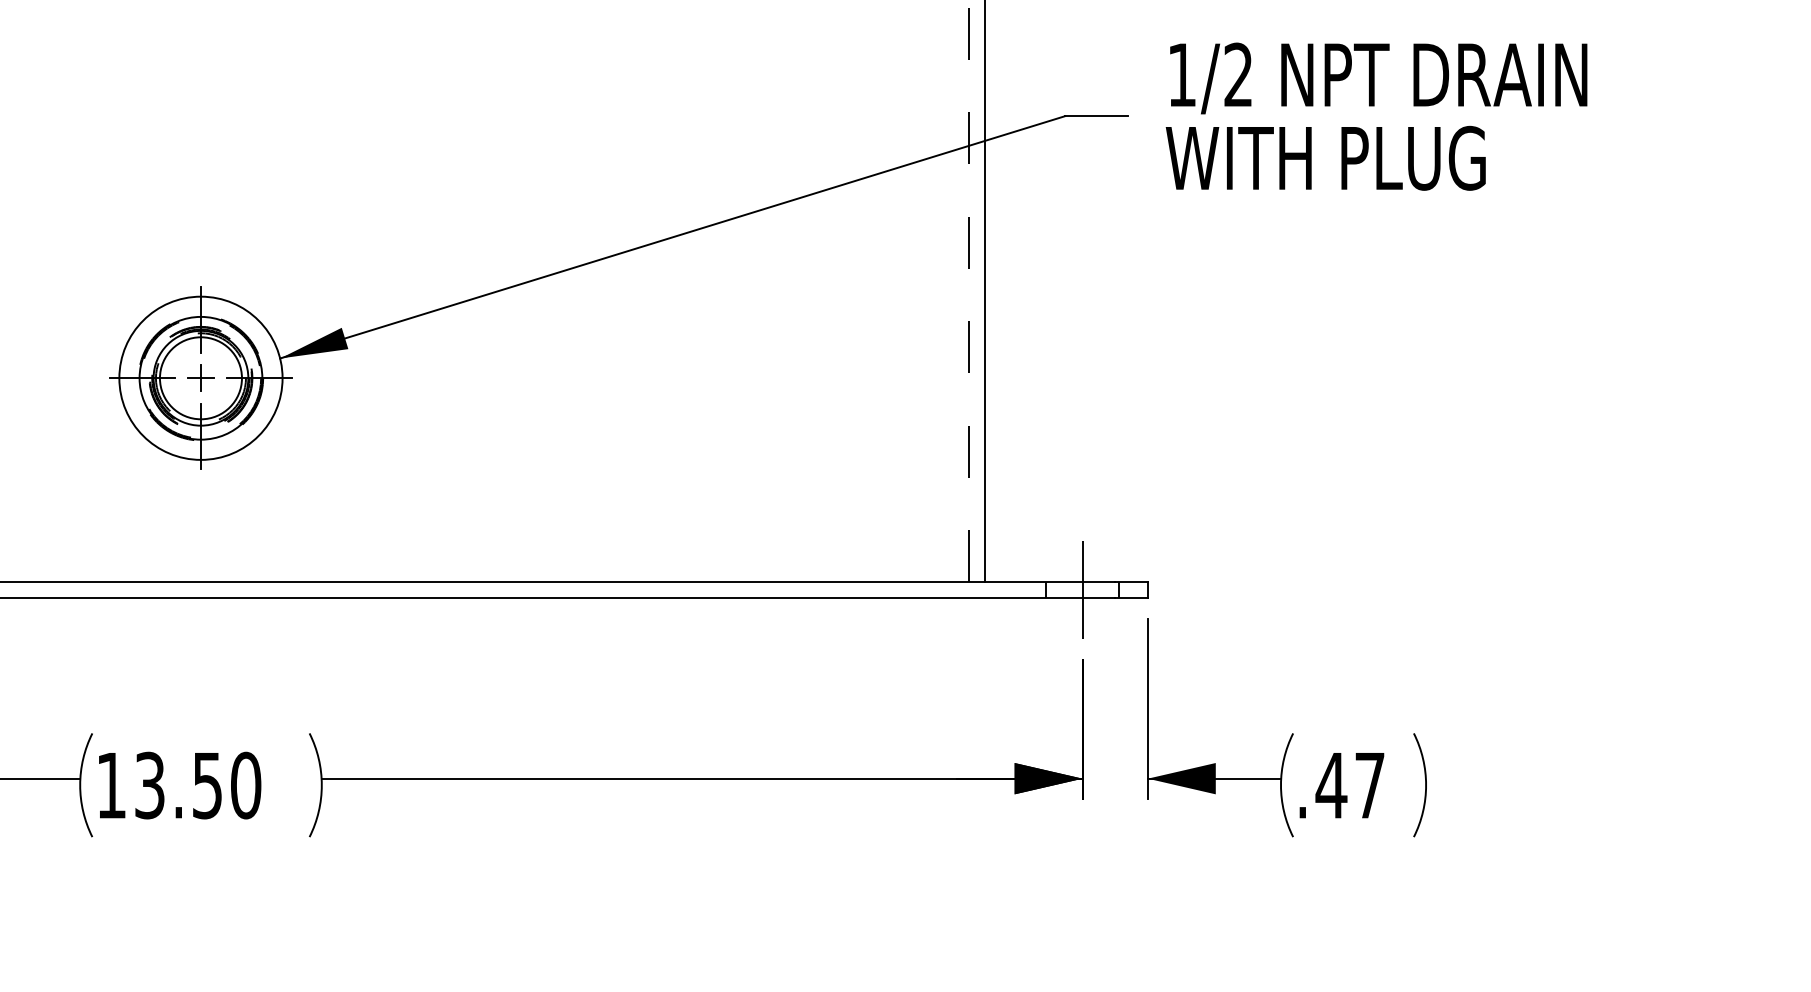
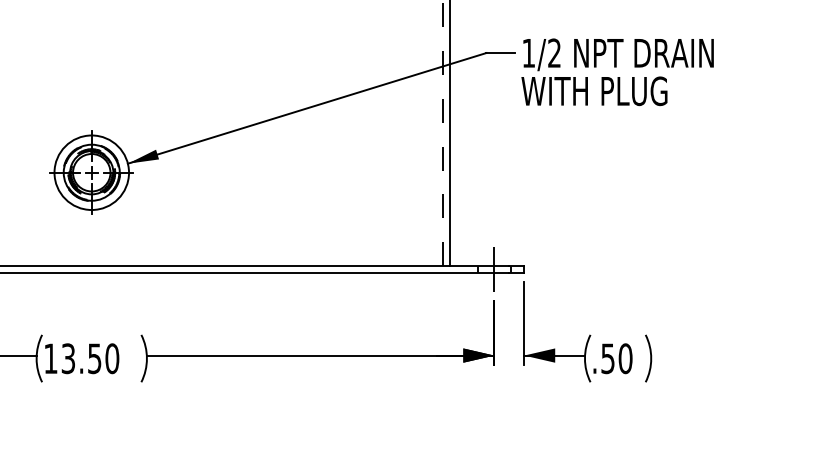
text: (1376, 117) -> (617, 72), moved
text: (1350, 785) -> (616, 358), .47 -> .50

